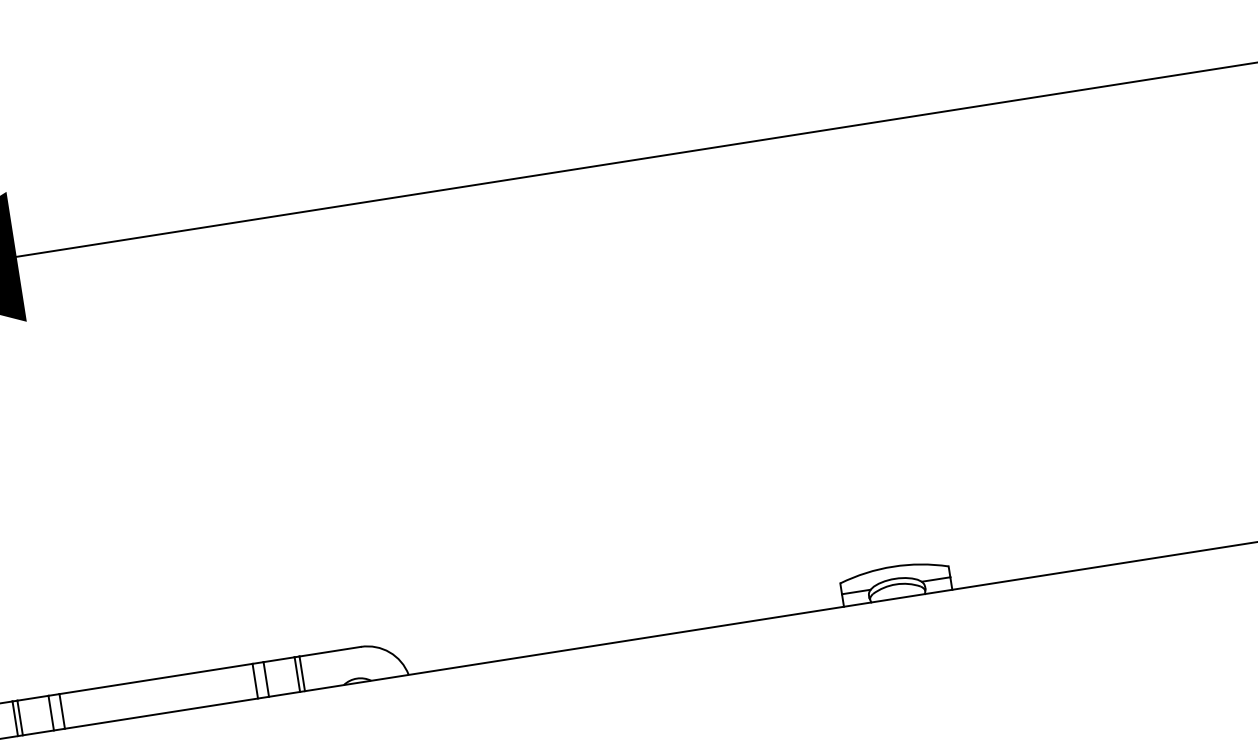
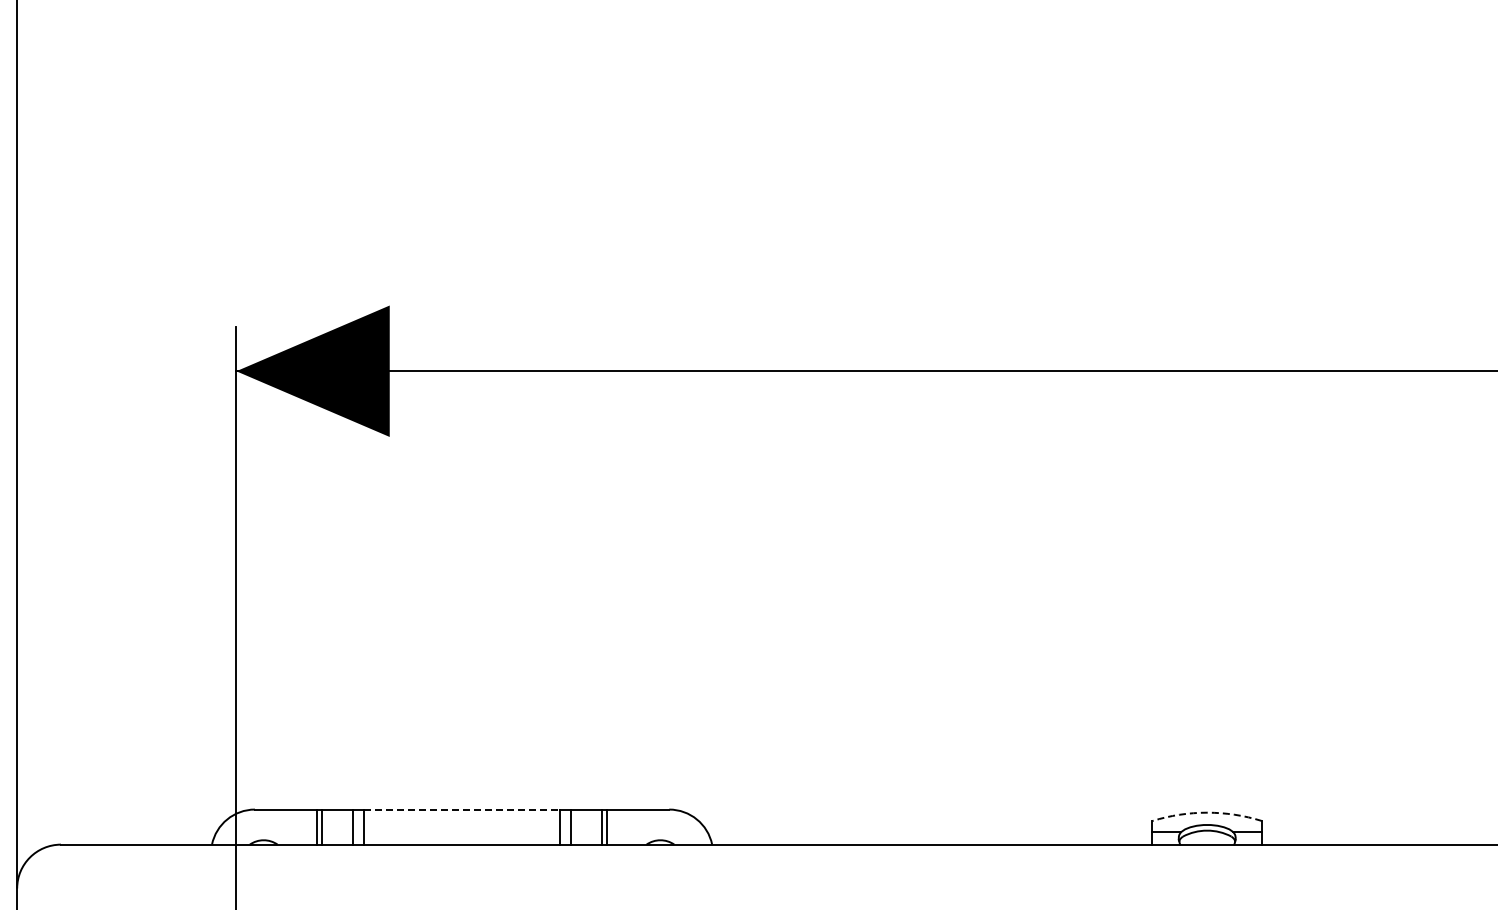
arc: (893, 566) -> (1207, 812), solid -> dashed
line: (156, 678) -> (462, 809), solid -> dashed

